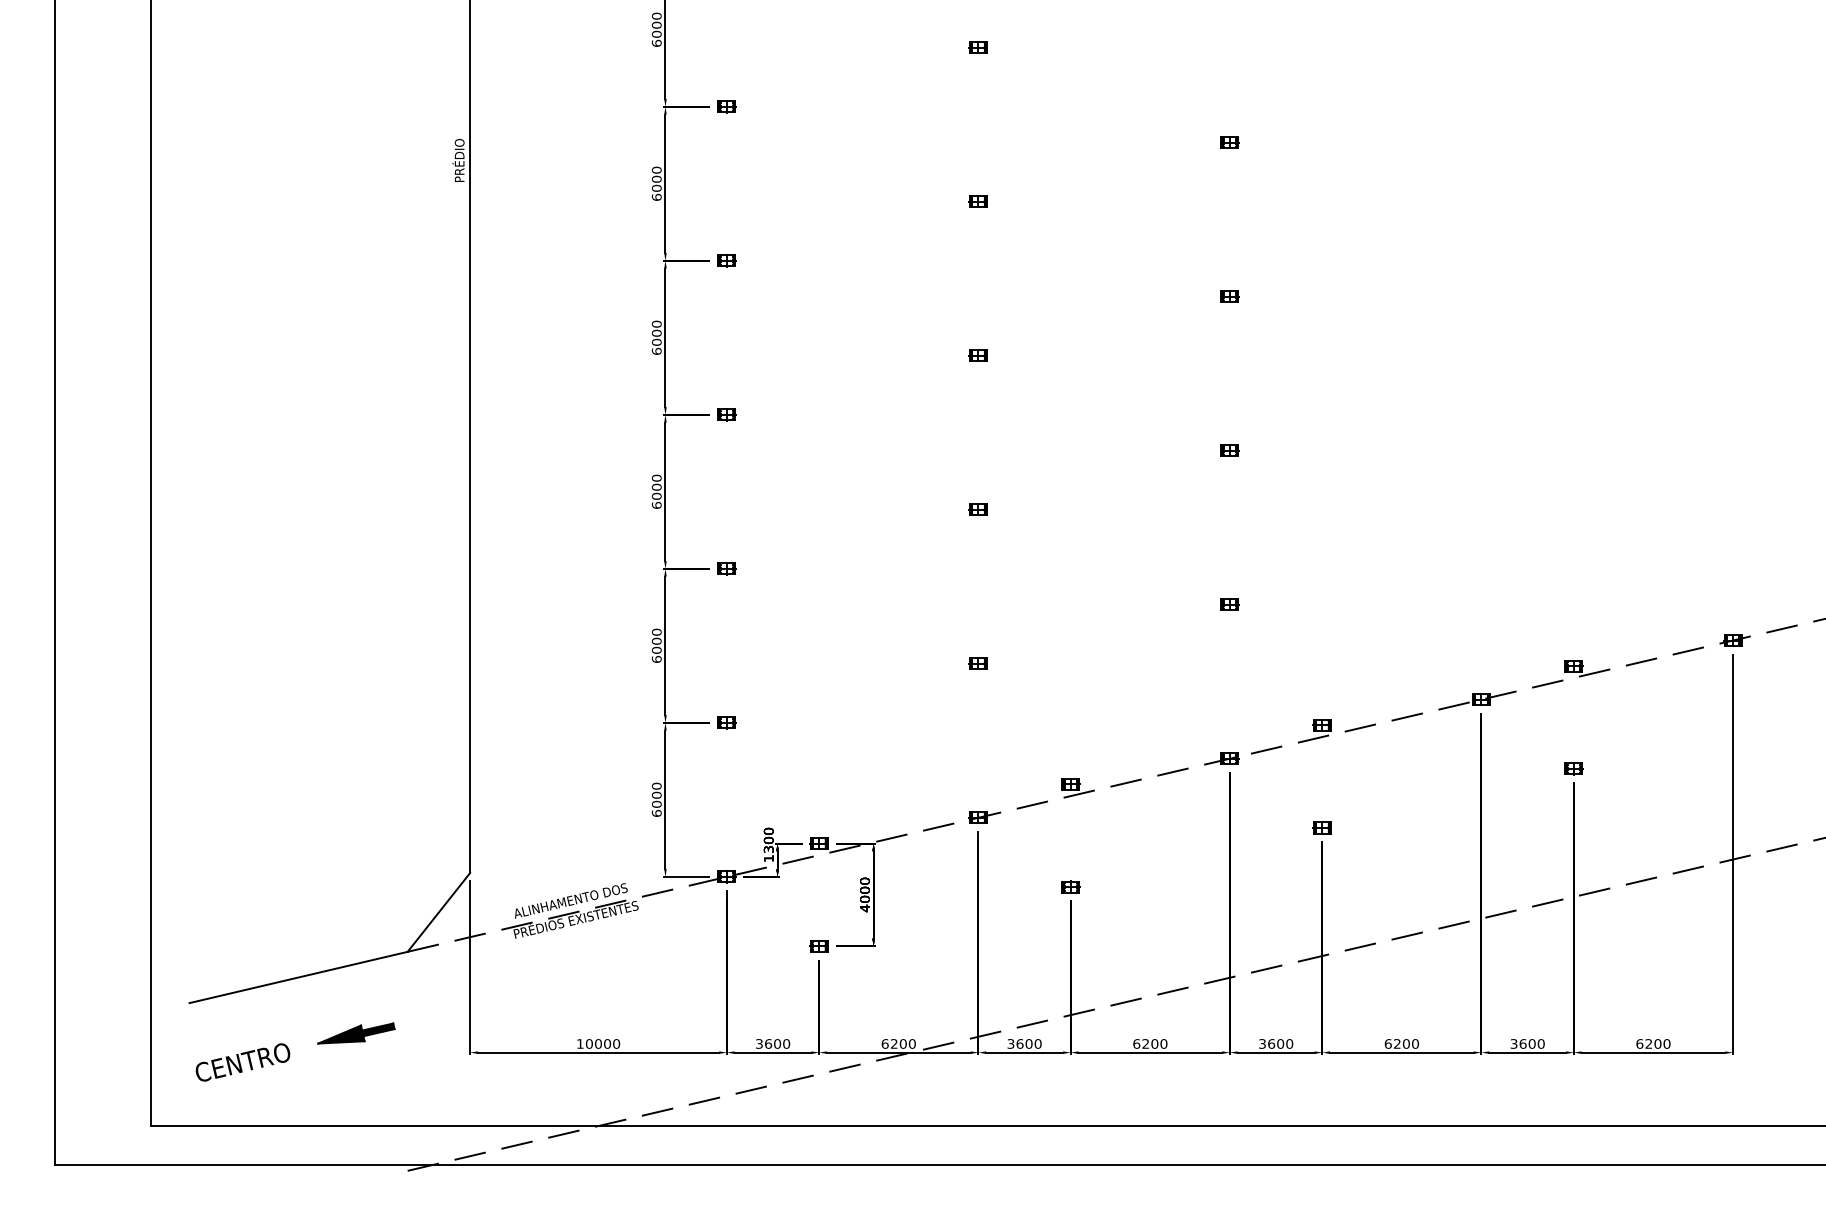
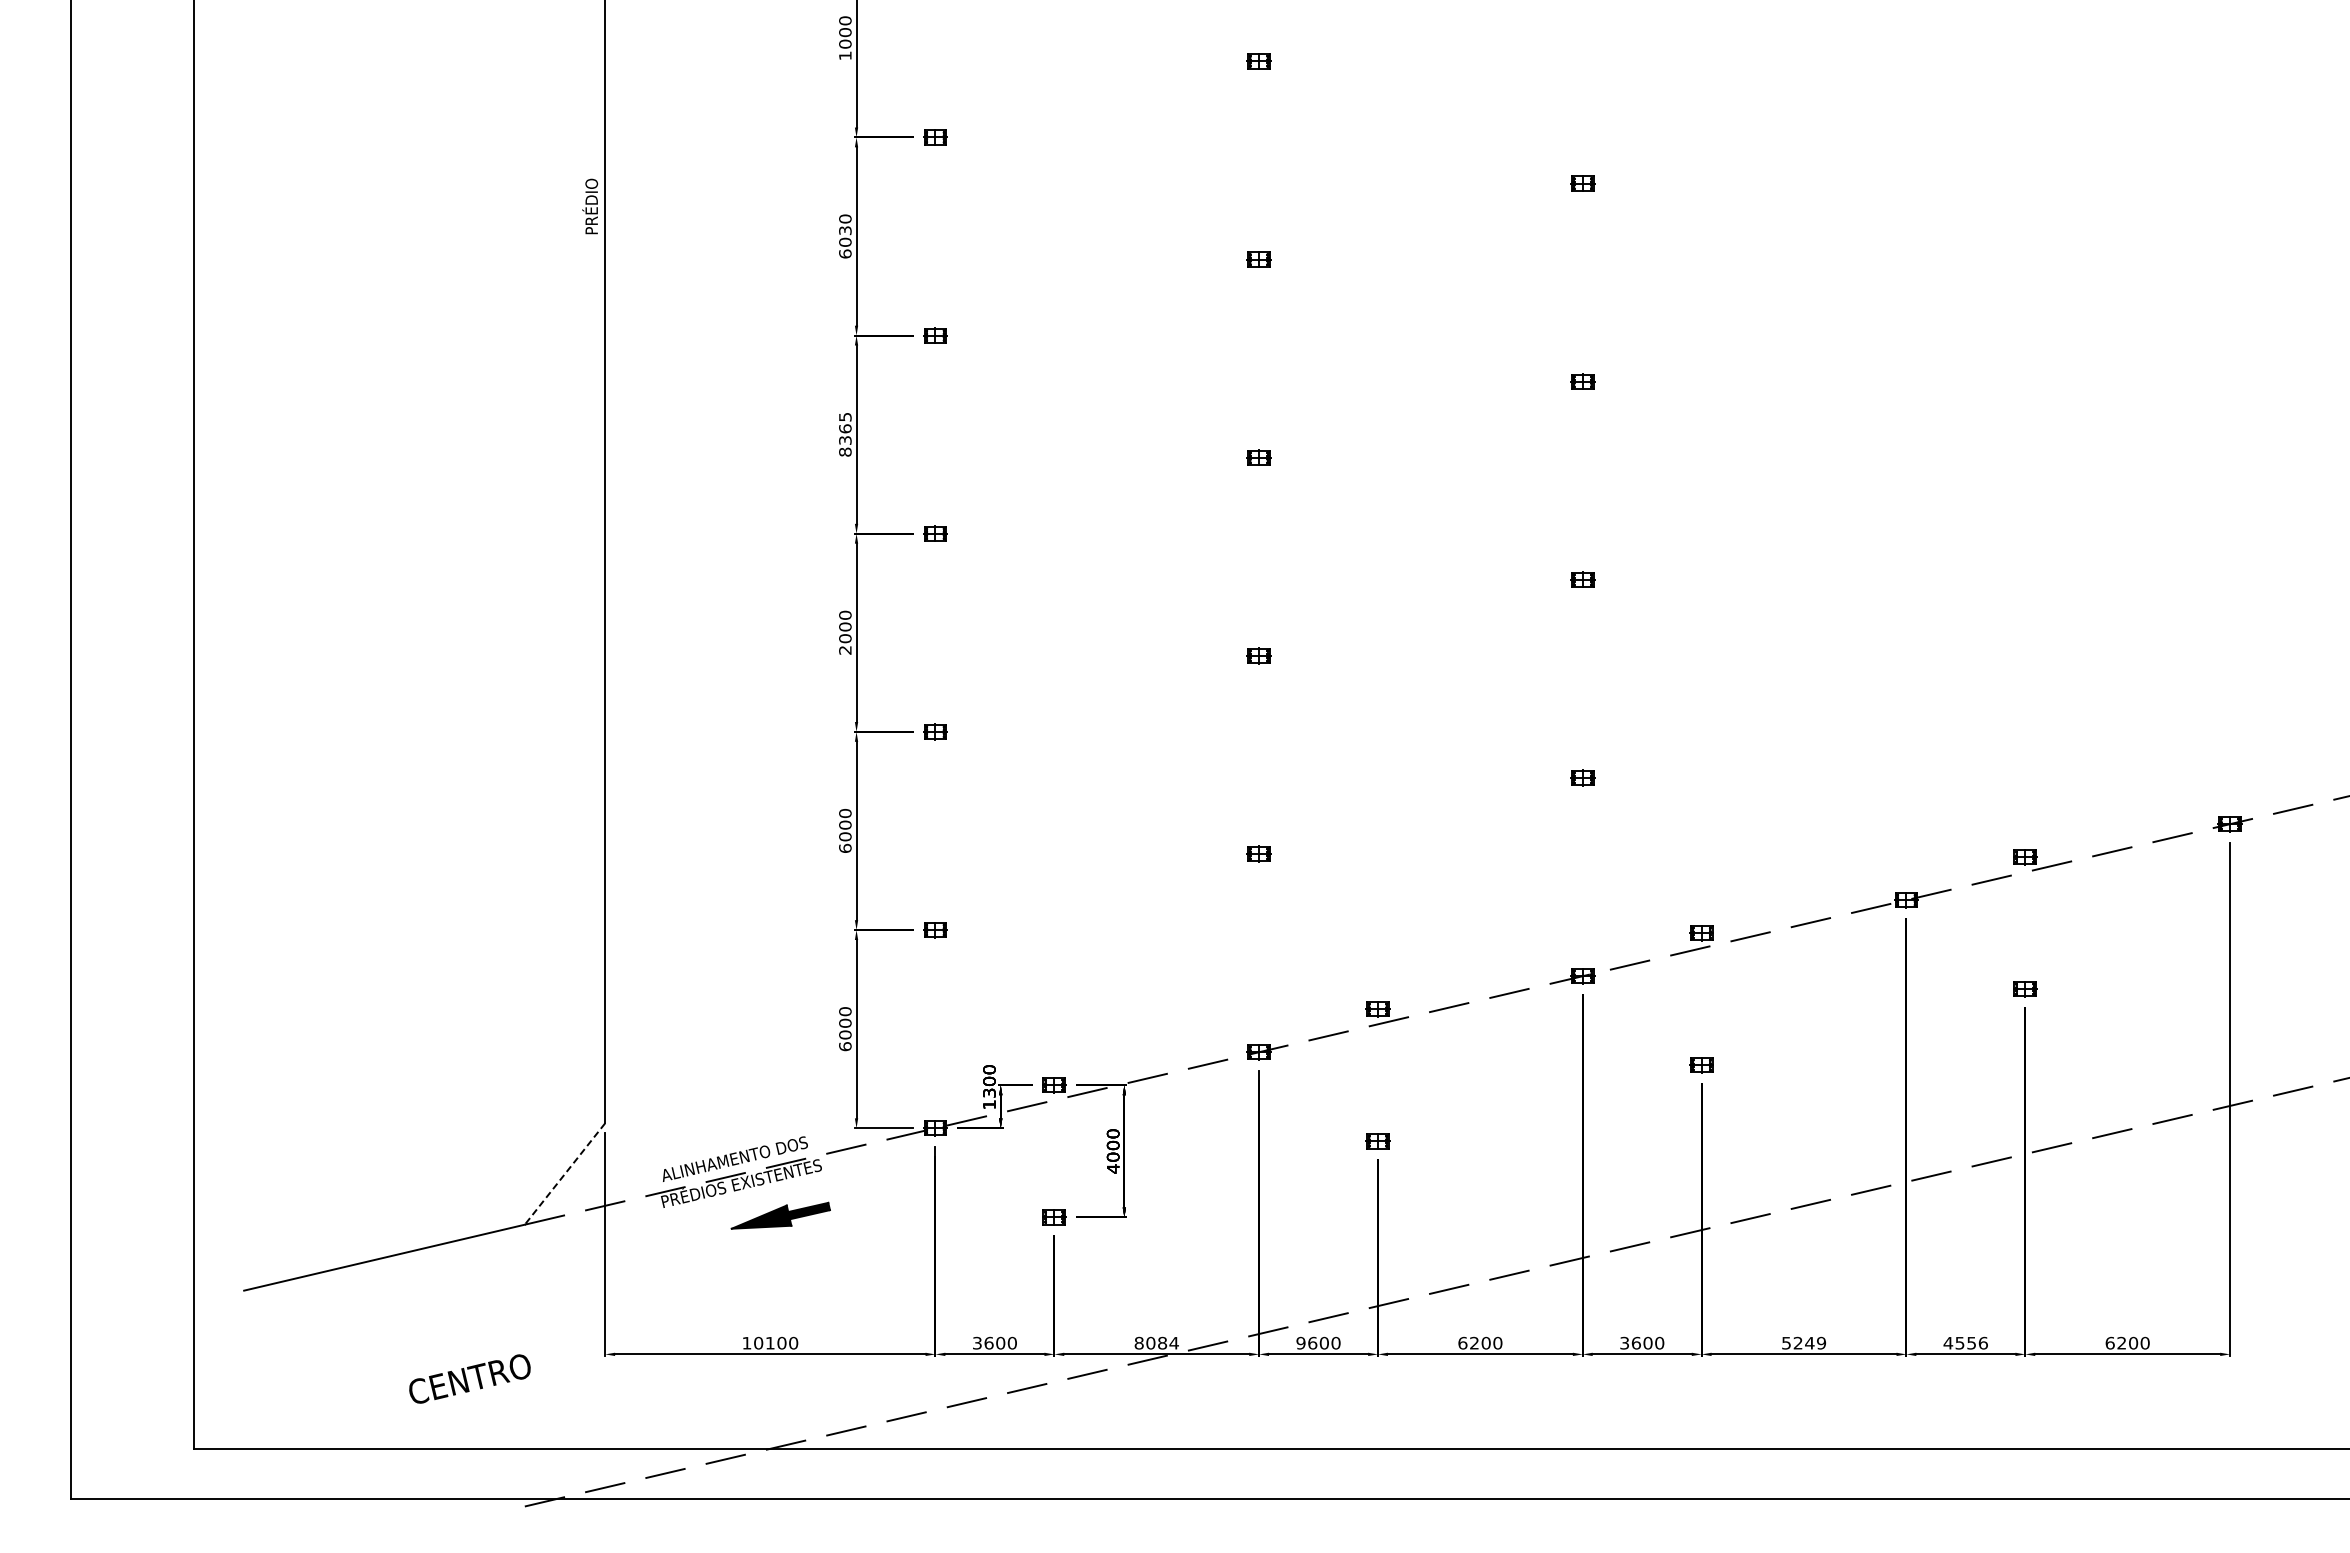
text: (656, 43) -> (845, 55), 6000 -> 1000
text: (656, 179) -> (845, 230), 6000 -> 6030
text: (656, 337) -> (845, 434), 6000 -> 8365
text: (656, 504) -> (845, 649), 6000 -> 2000
line: (439, 912) -> (565, 1173), solid -> dashed
part: (356, 1033) -> (780, 1215), moved
text: (597, 1043) -> (769, 1342), 10000 -> 10100
text: (898, 1043) -> (1156, 1342), 6200 -> 8084
text: (1401, 1043) -> (1803, 1342), 6200 -> 5249
text: (1527, 1043) -> (1965, 1342), 3600 -> 4556
text: (1010, 1044) -> (1300, 1343), 3600 -> 9600
text: (242, 1062) -> (469, 1378), moved

